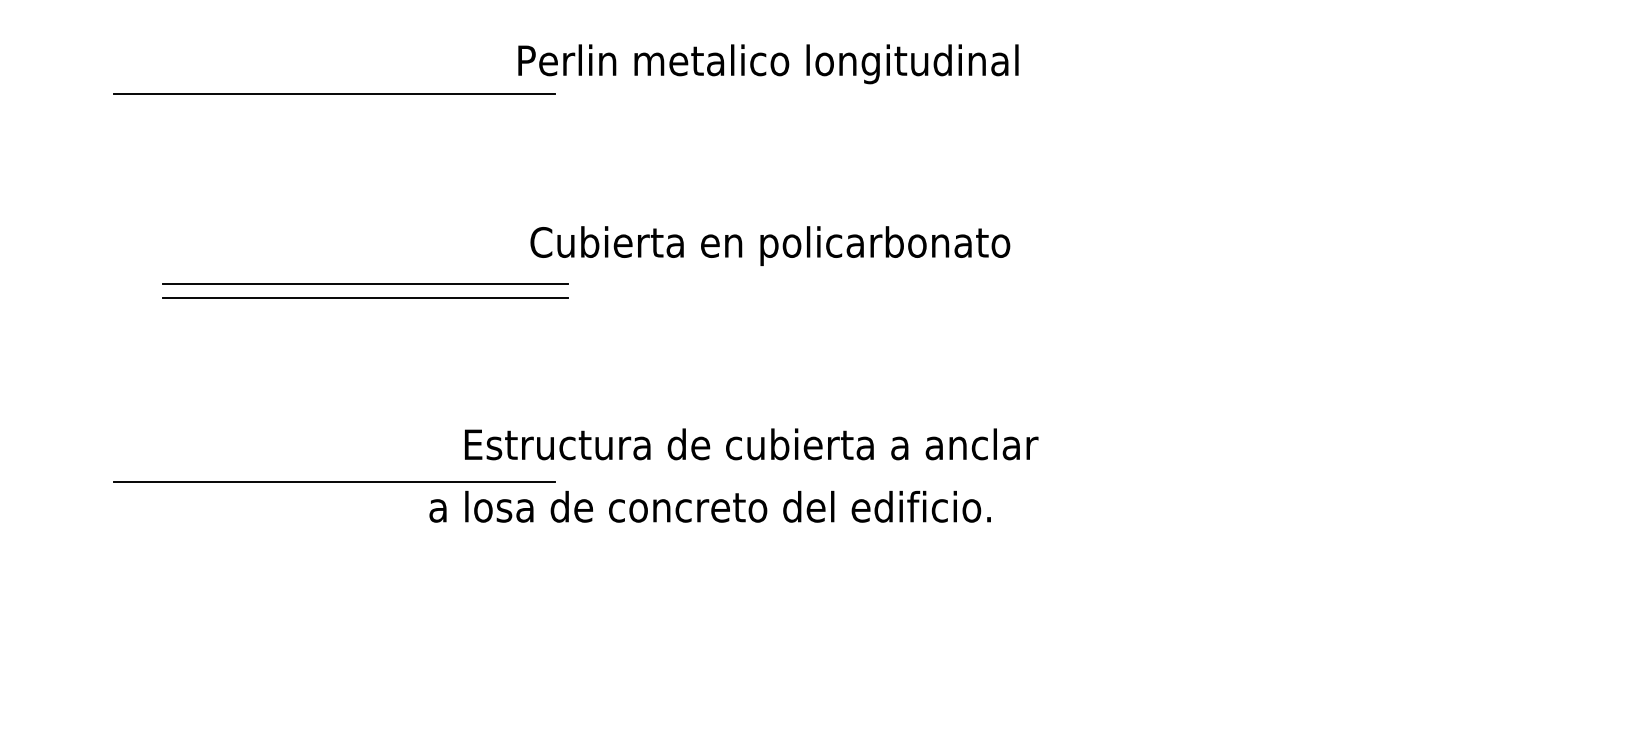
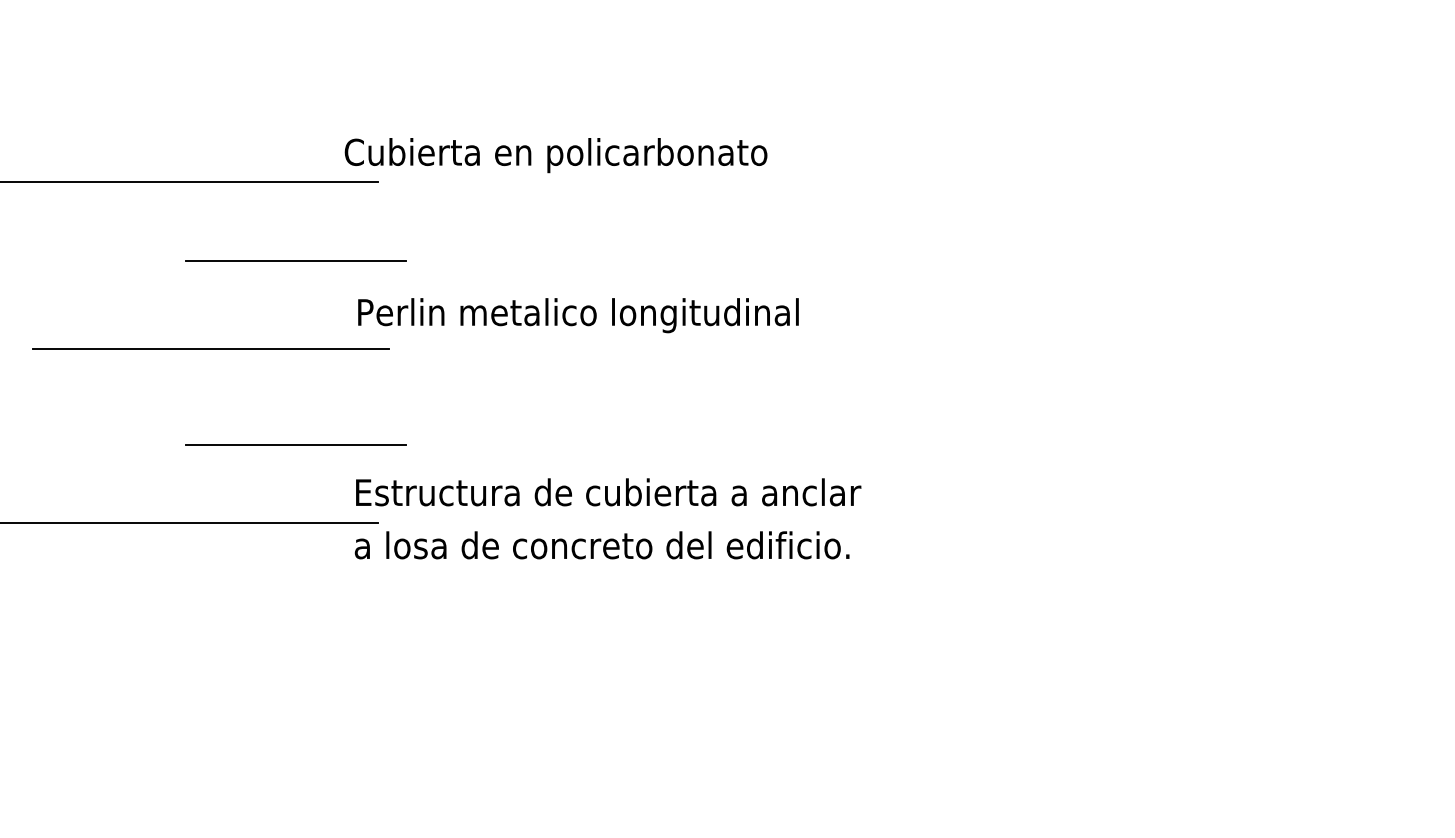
text: (767, 64) -> (565, 155), Perlin metalico longitudinal -> Cubierta en policarbonato
line: (460, 183) -> (295, 260), added
text: (780, 245) -> (577, 315), Cubierta en policarbonato -> Perlin metalico longitudinal
line: (364, 296) -> (210, 360), removed
line: (460, 393) -> (295, 445), added
text: (751, 444) -> (608, 492), moved
text: (709, 506) -> (601, 545), moved

